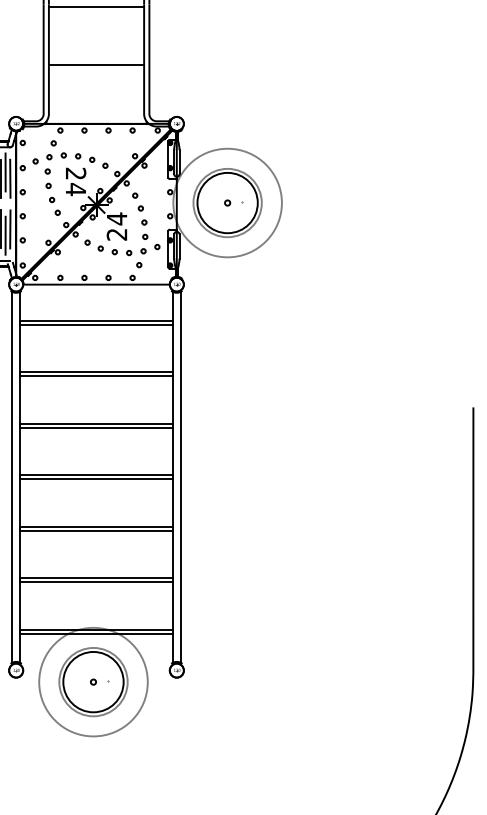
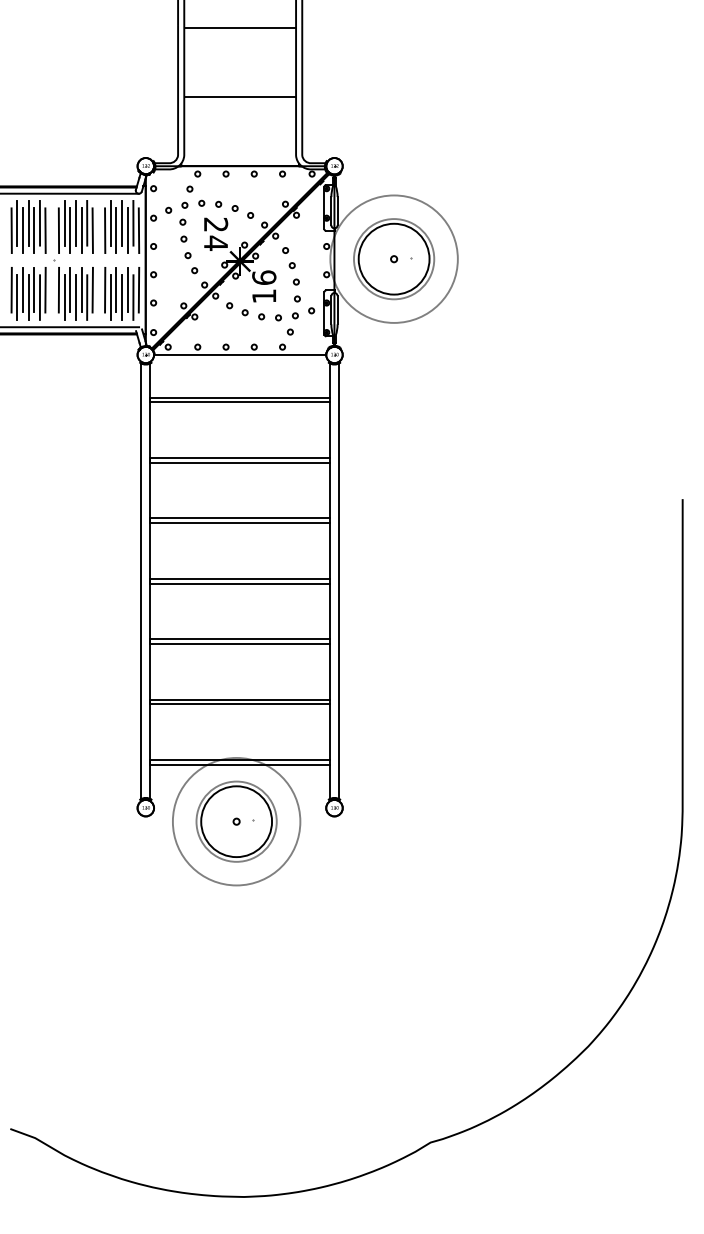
text: (117, 226) -> (264, 286), 24 -> 16

